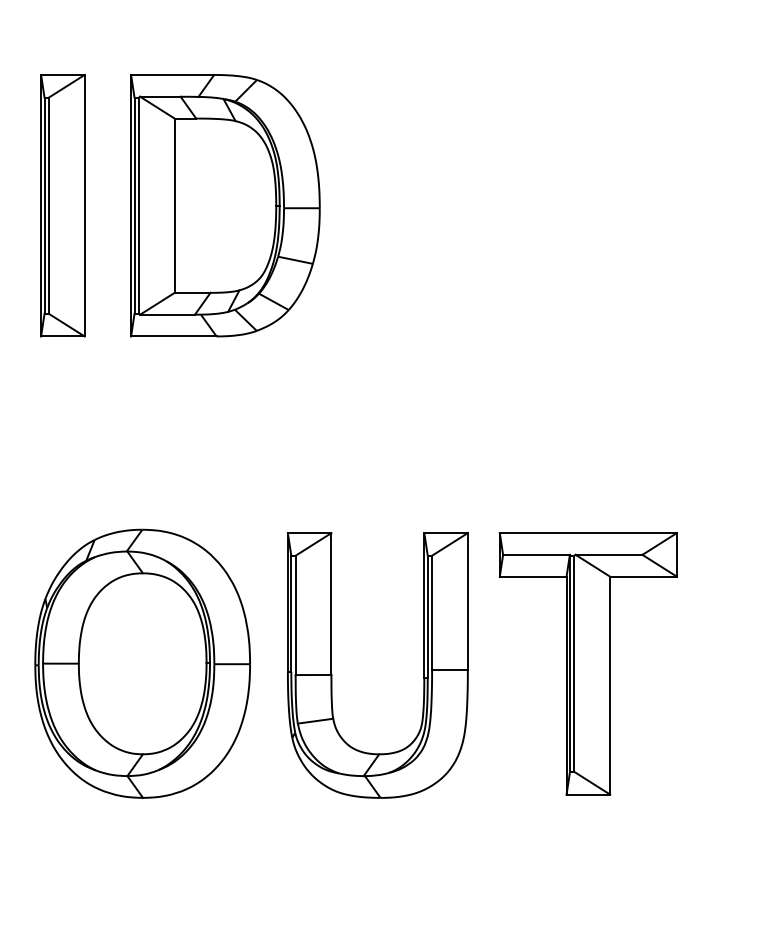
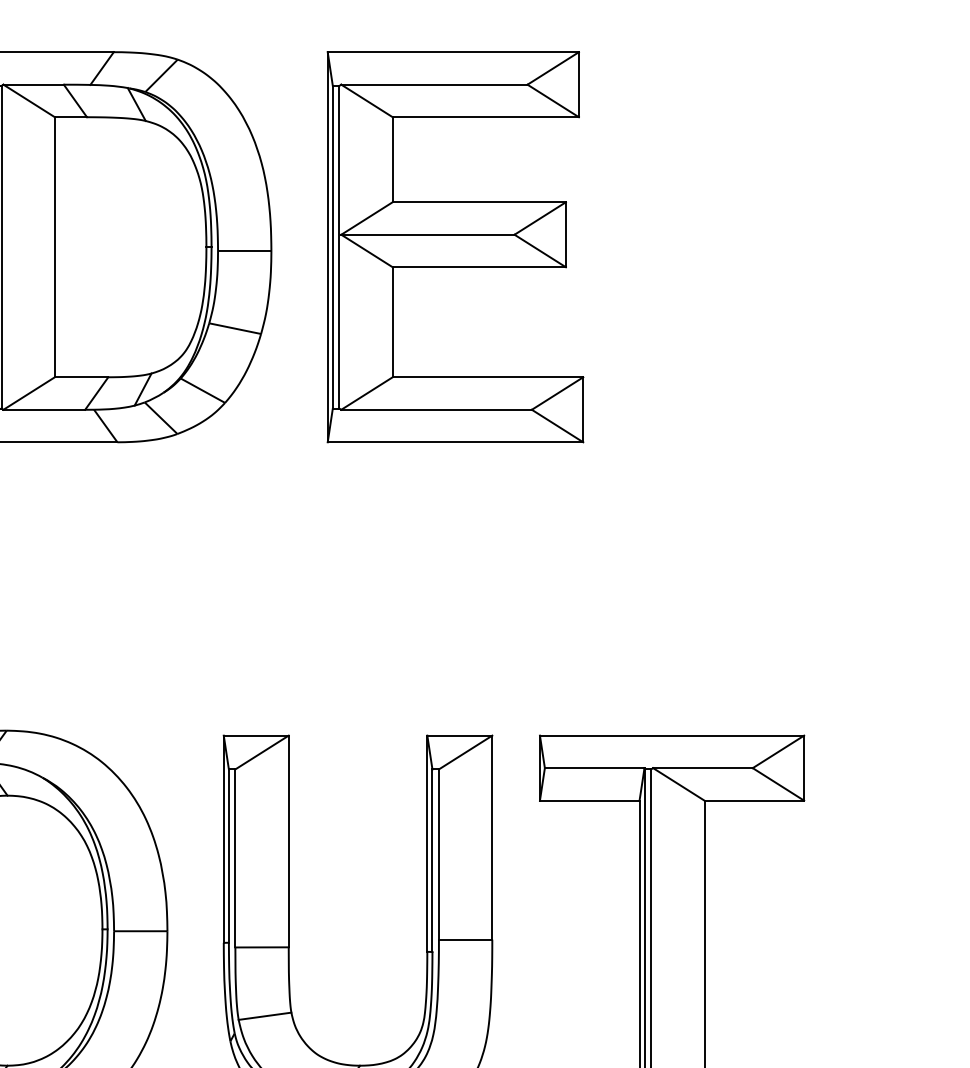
part: (442, 205) -> (454, 246), added

